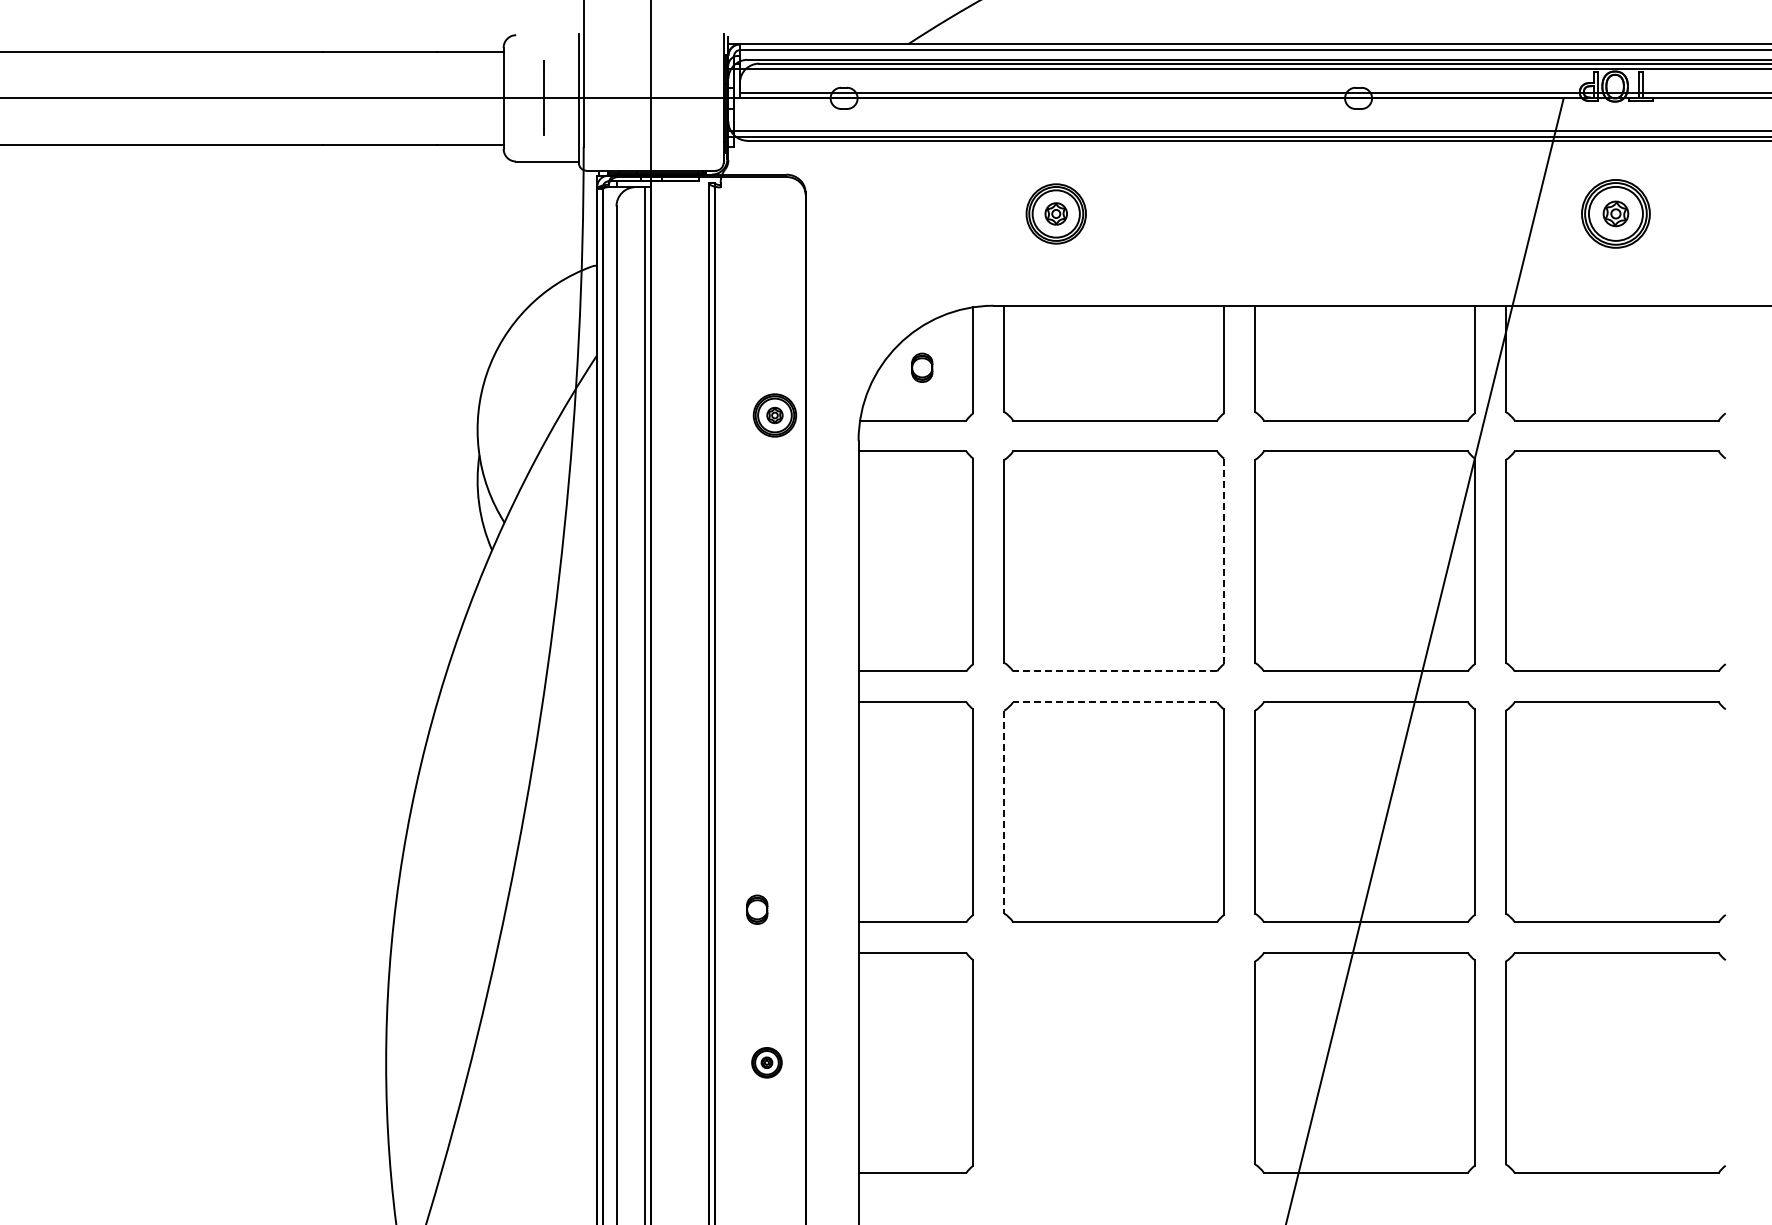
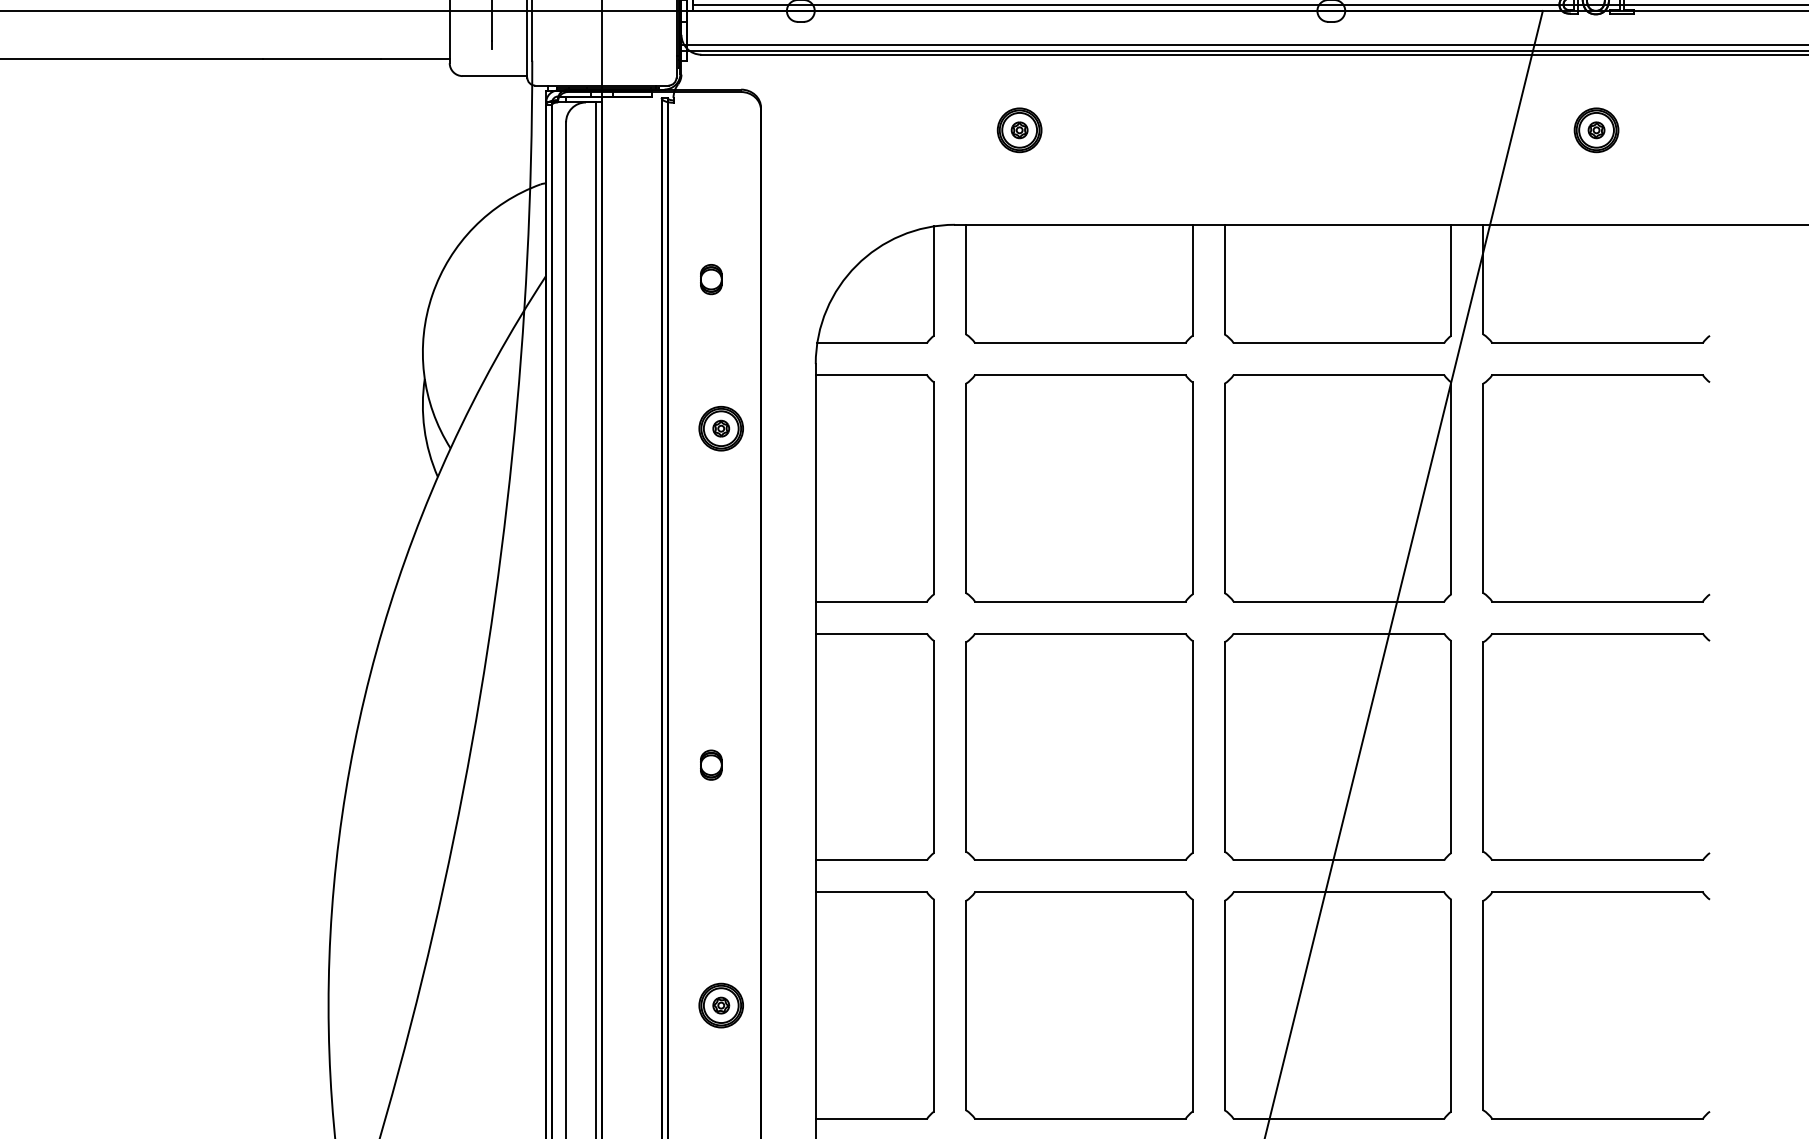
part: (1056, 214) -> (1019, 130), size x0.71
part: (1615, 214) -> (1596, 130), size x0.62
part: (922, 367) -> (711, 279), moved
part: (774, 415) -> (720, 428), moved
line: (1224, 561) -> (1193, 488), dashed -> solid
line: (1114, 671) -> (1079, 601), dashed -> solid
line: (1114, 702) -> (1079, 633), dashed -> solid
line: (1004, 812) -> (966, 747), dashed -> solid
part: (757, 909) -> (711, 764), moved
part: (766, 1062) -> (720, 1005), size x1.43
part: (1113, 1062) -> (1078, 1005), added

